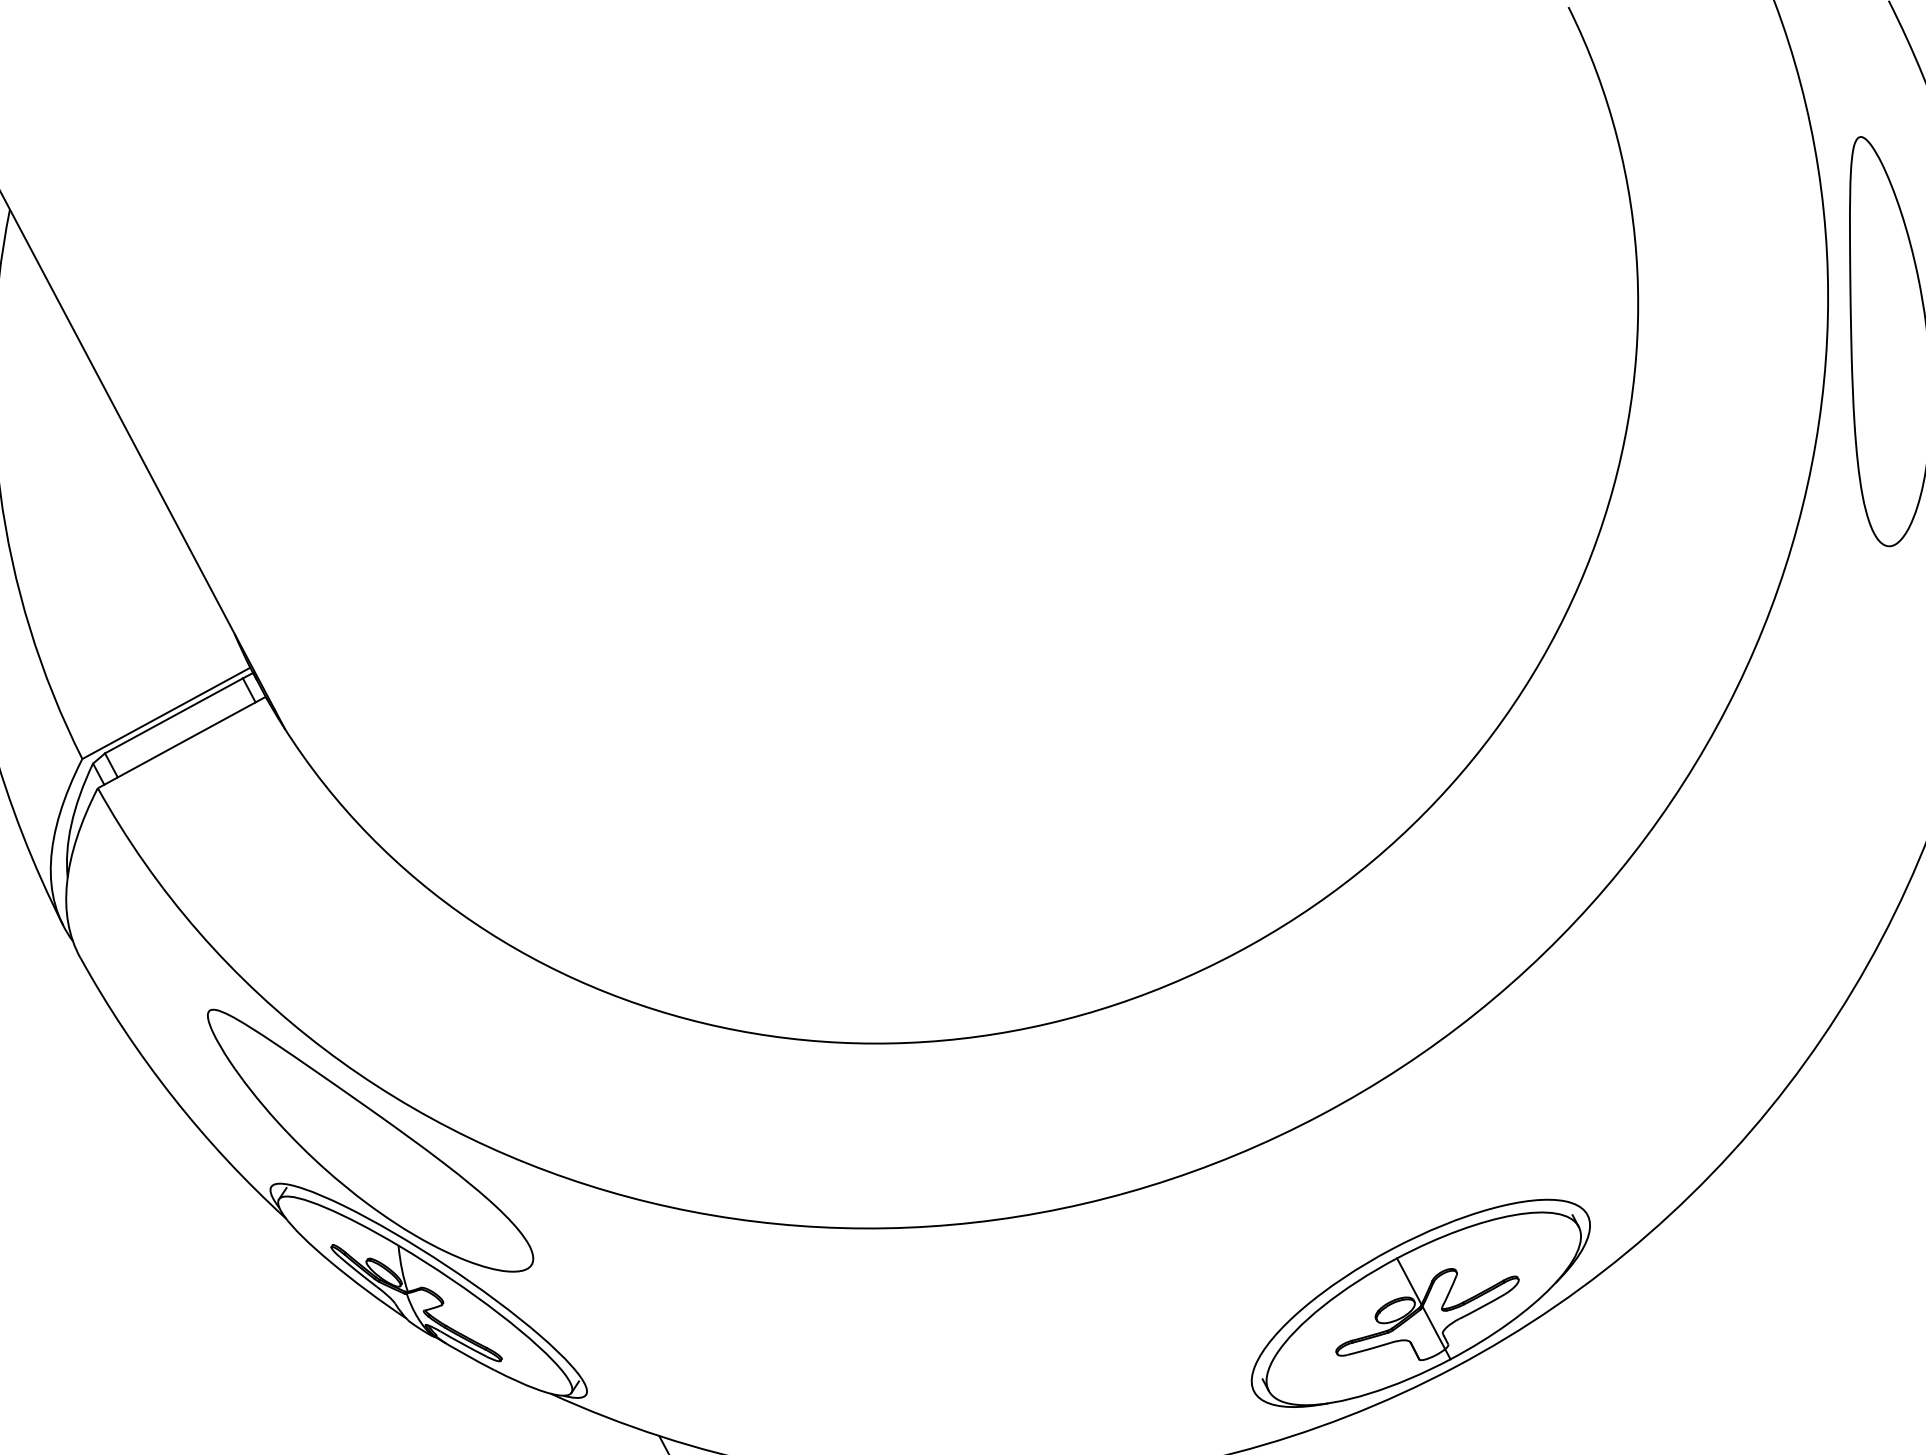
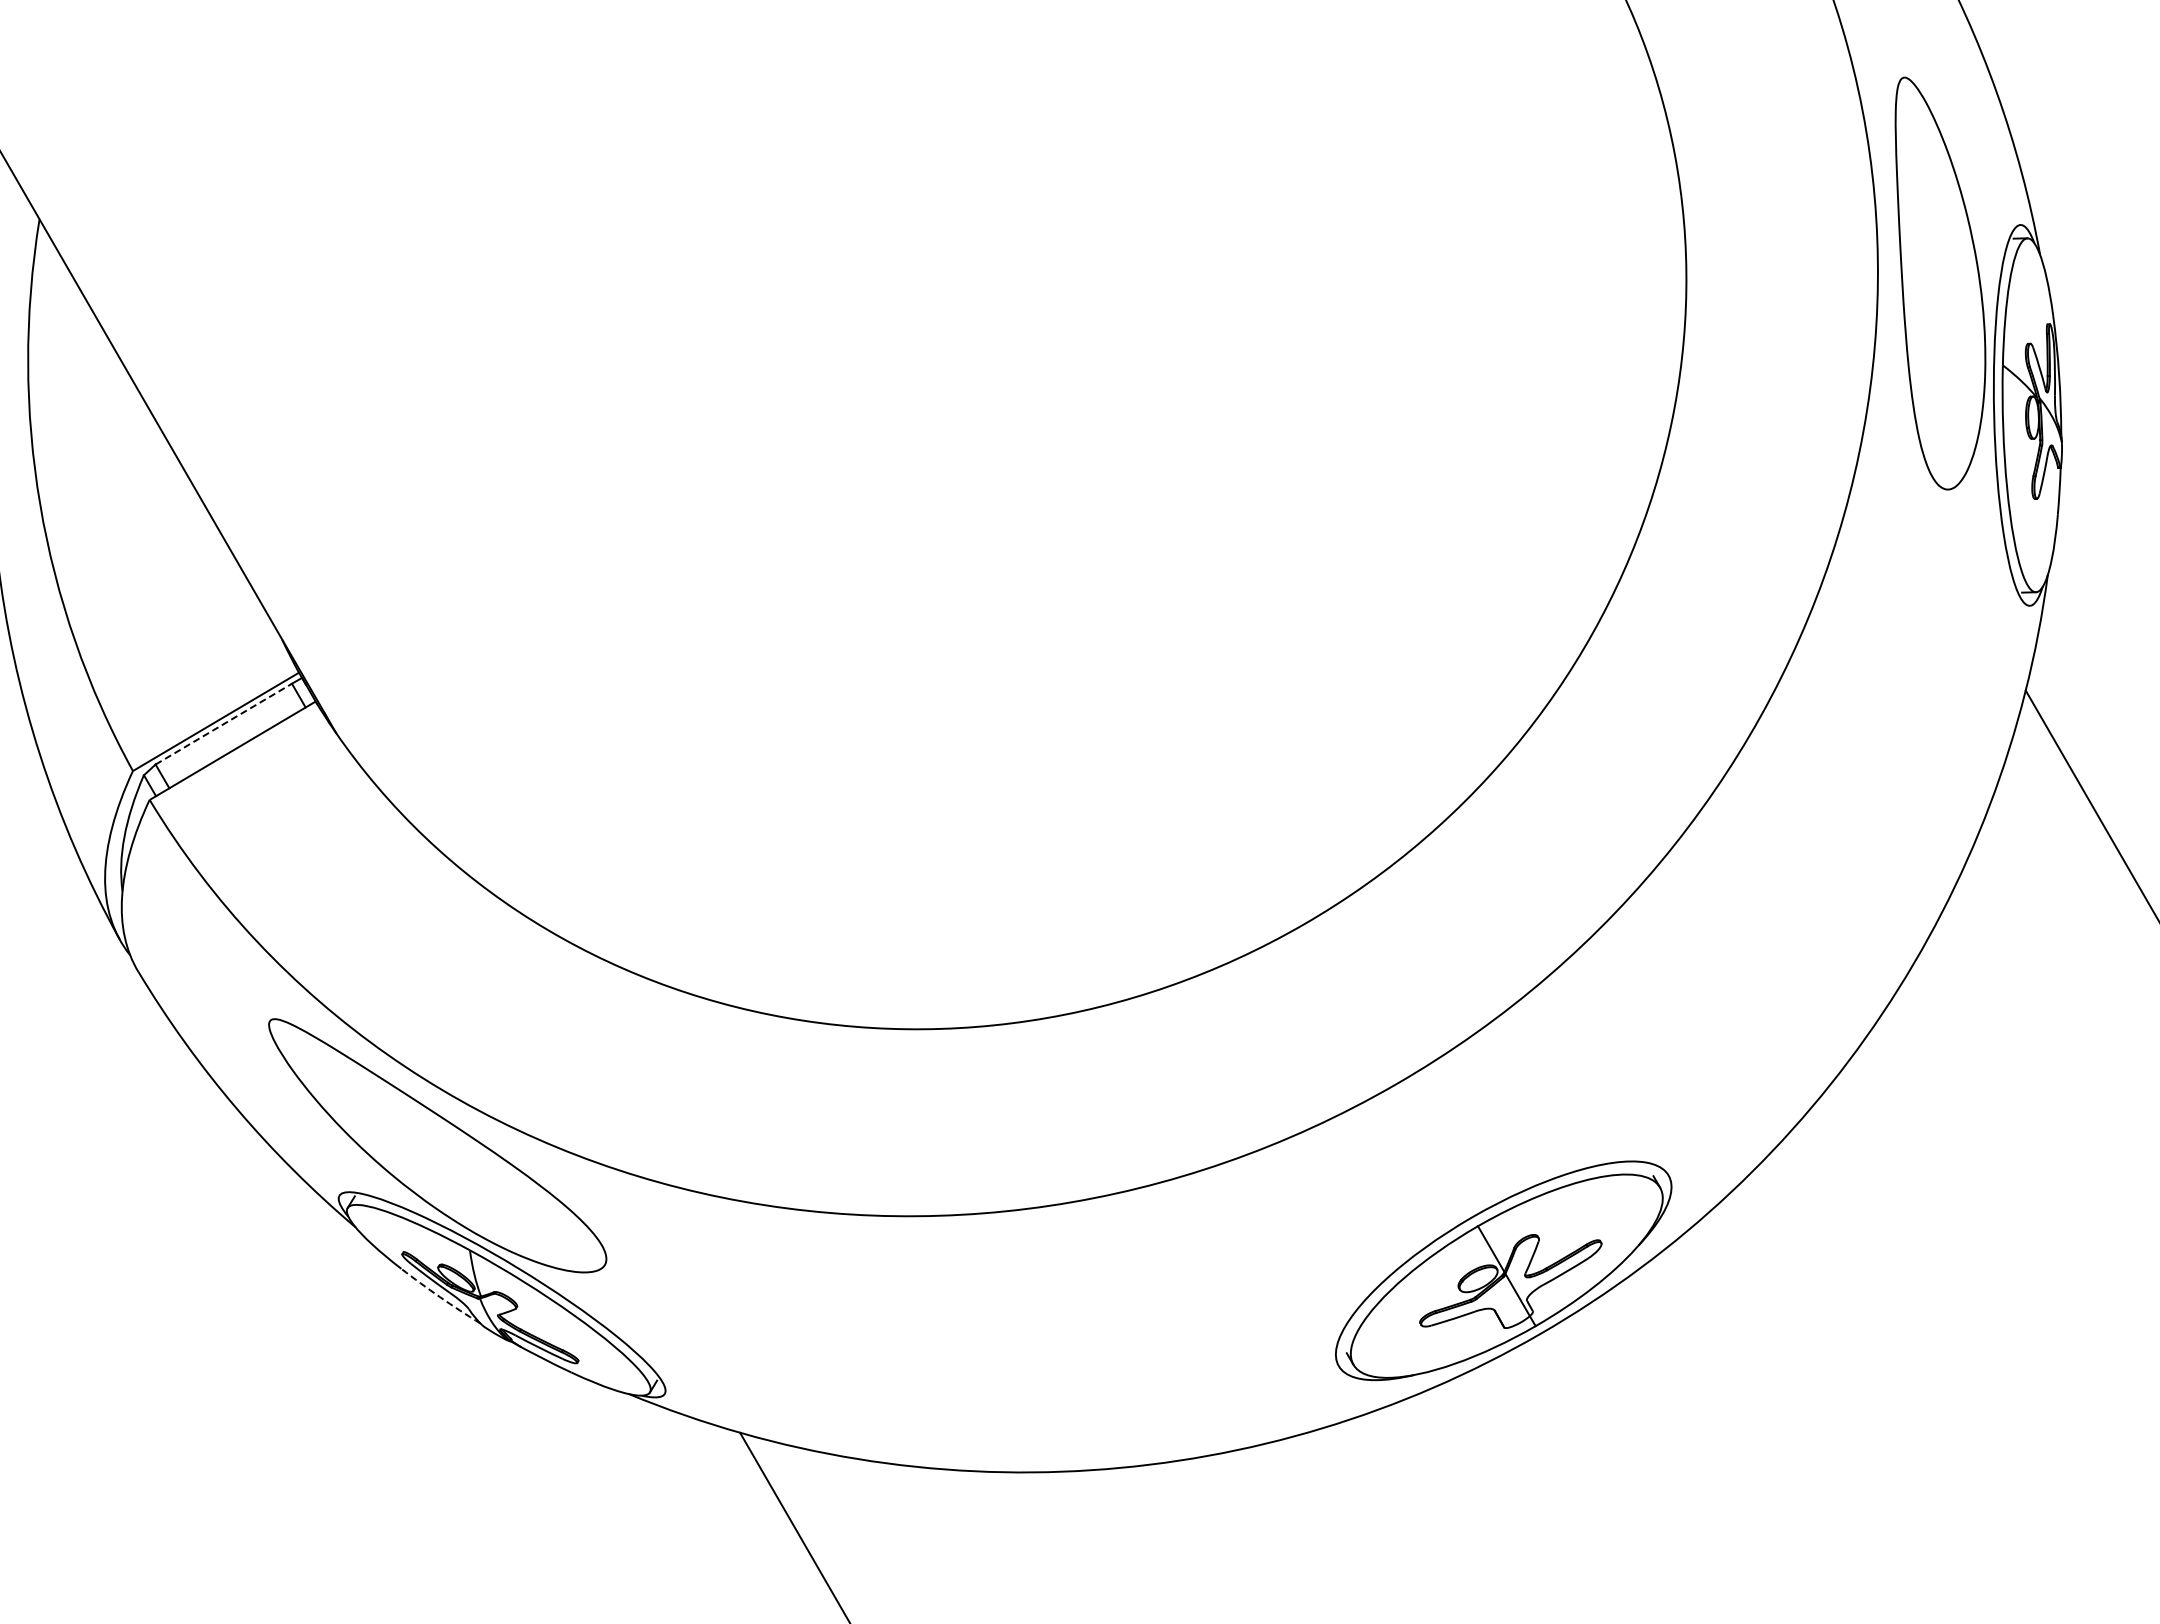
line: (174, 715) -> (224, 723), solid -> dashed
arc: (367, 1291) -> (440, 1297), solid -> dashed

